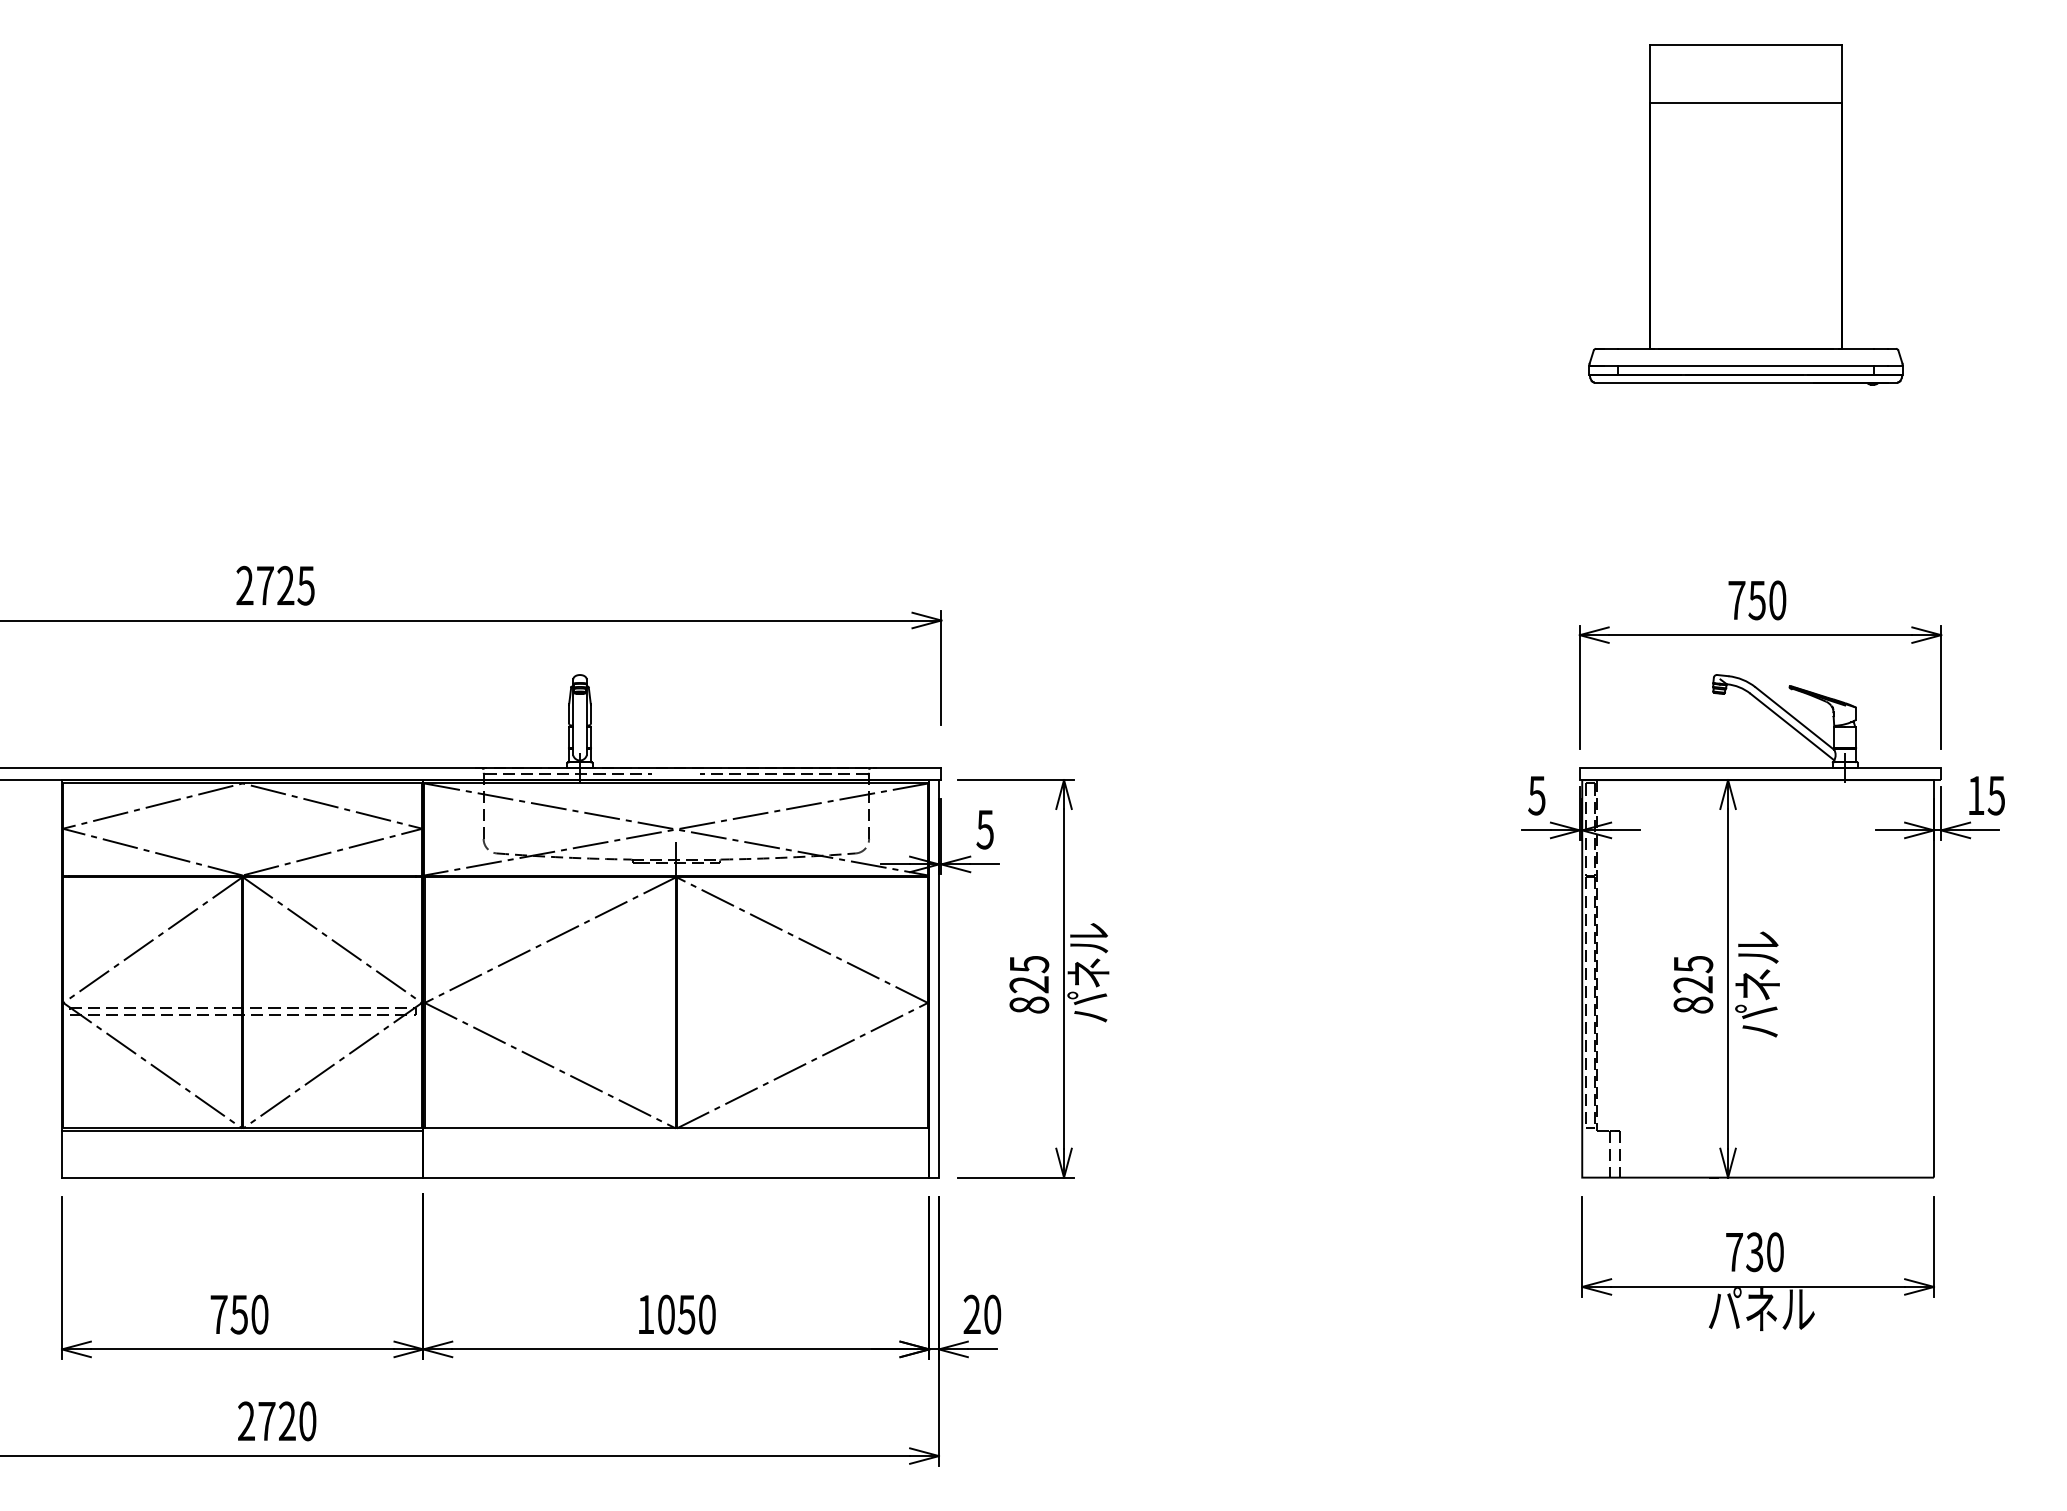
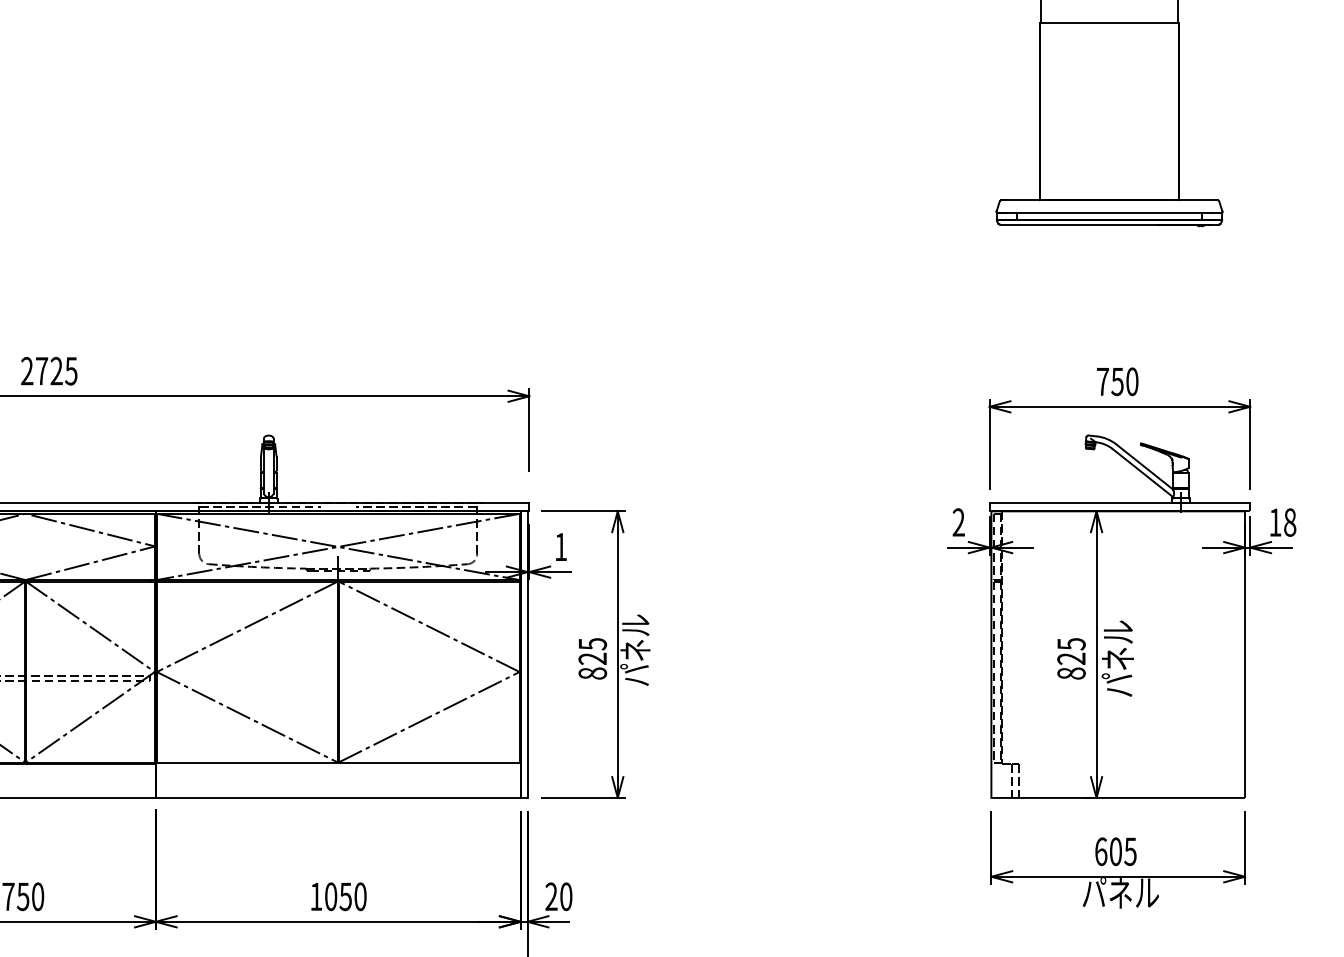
text: (1536, 795) -> (958, 522), 5 -> 2
text: (1996, 795) -> (1290, 522), 15 -> 18
text: (984, 829) -> (560, 546), 5 -> 1
text: (1754, 1252) -> (1115, 851), 730 -> 605

